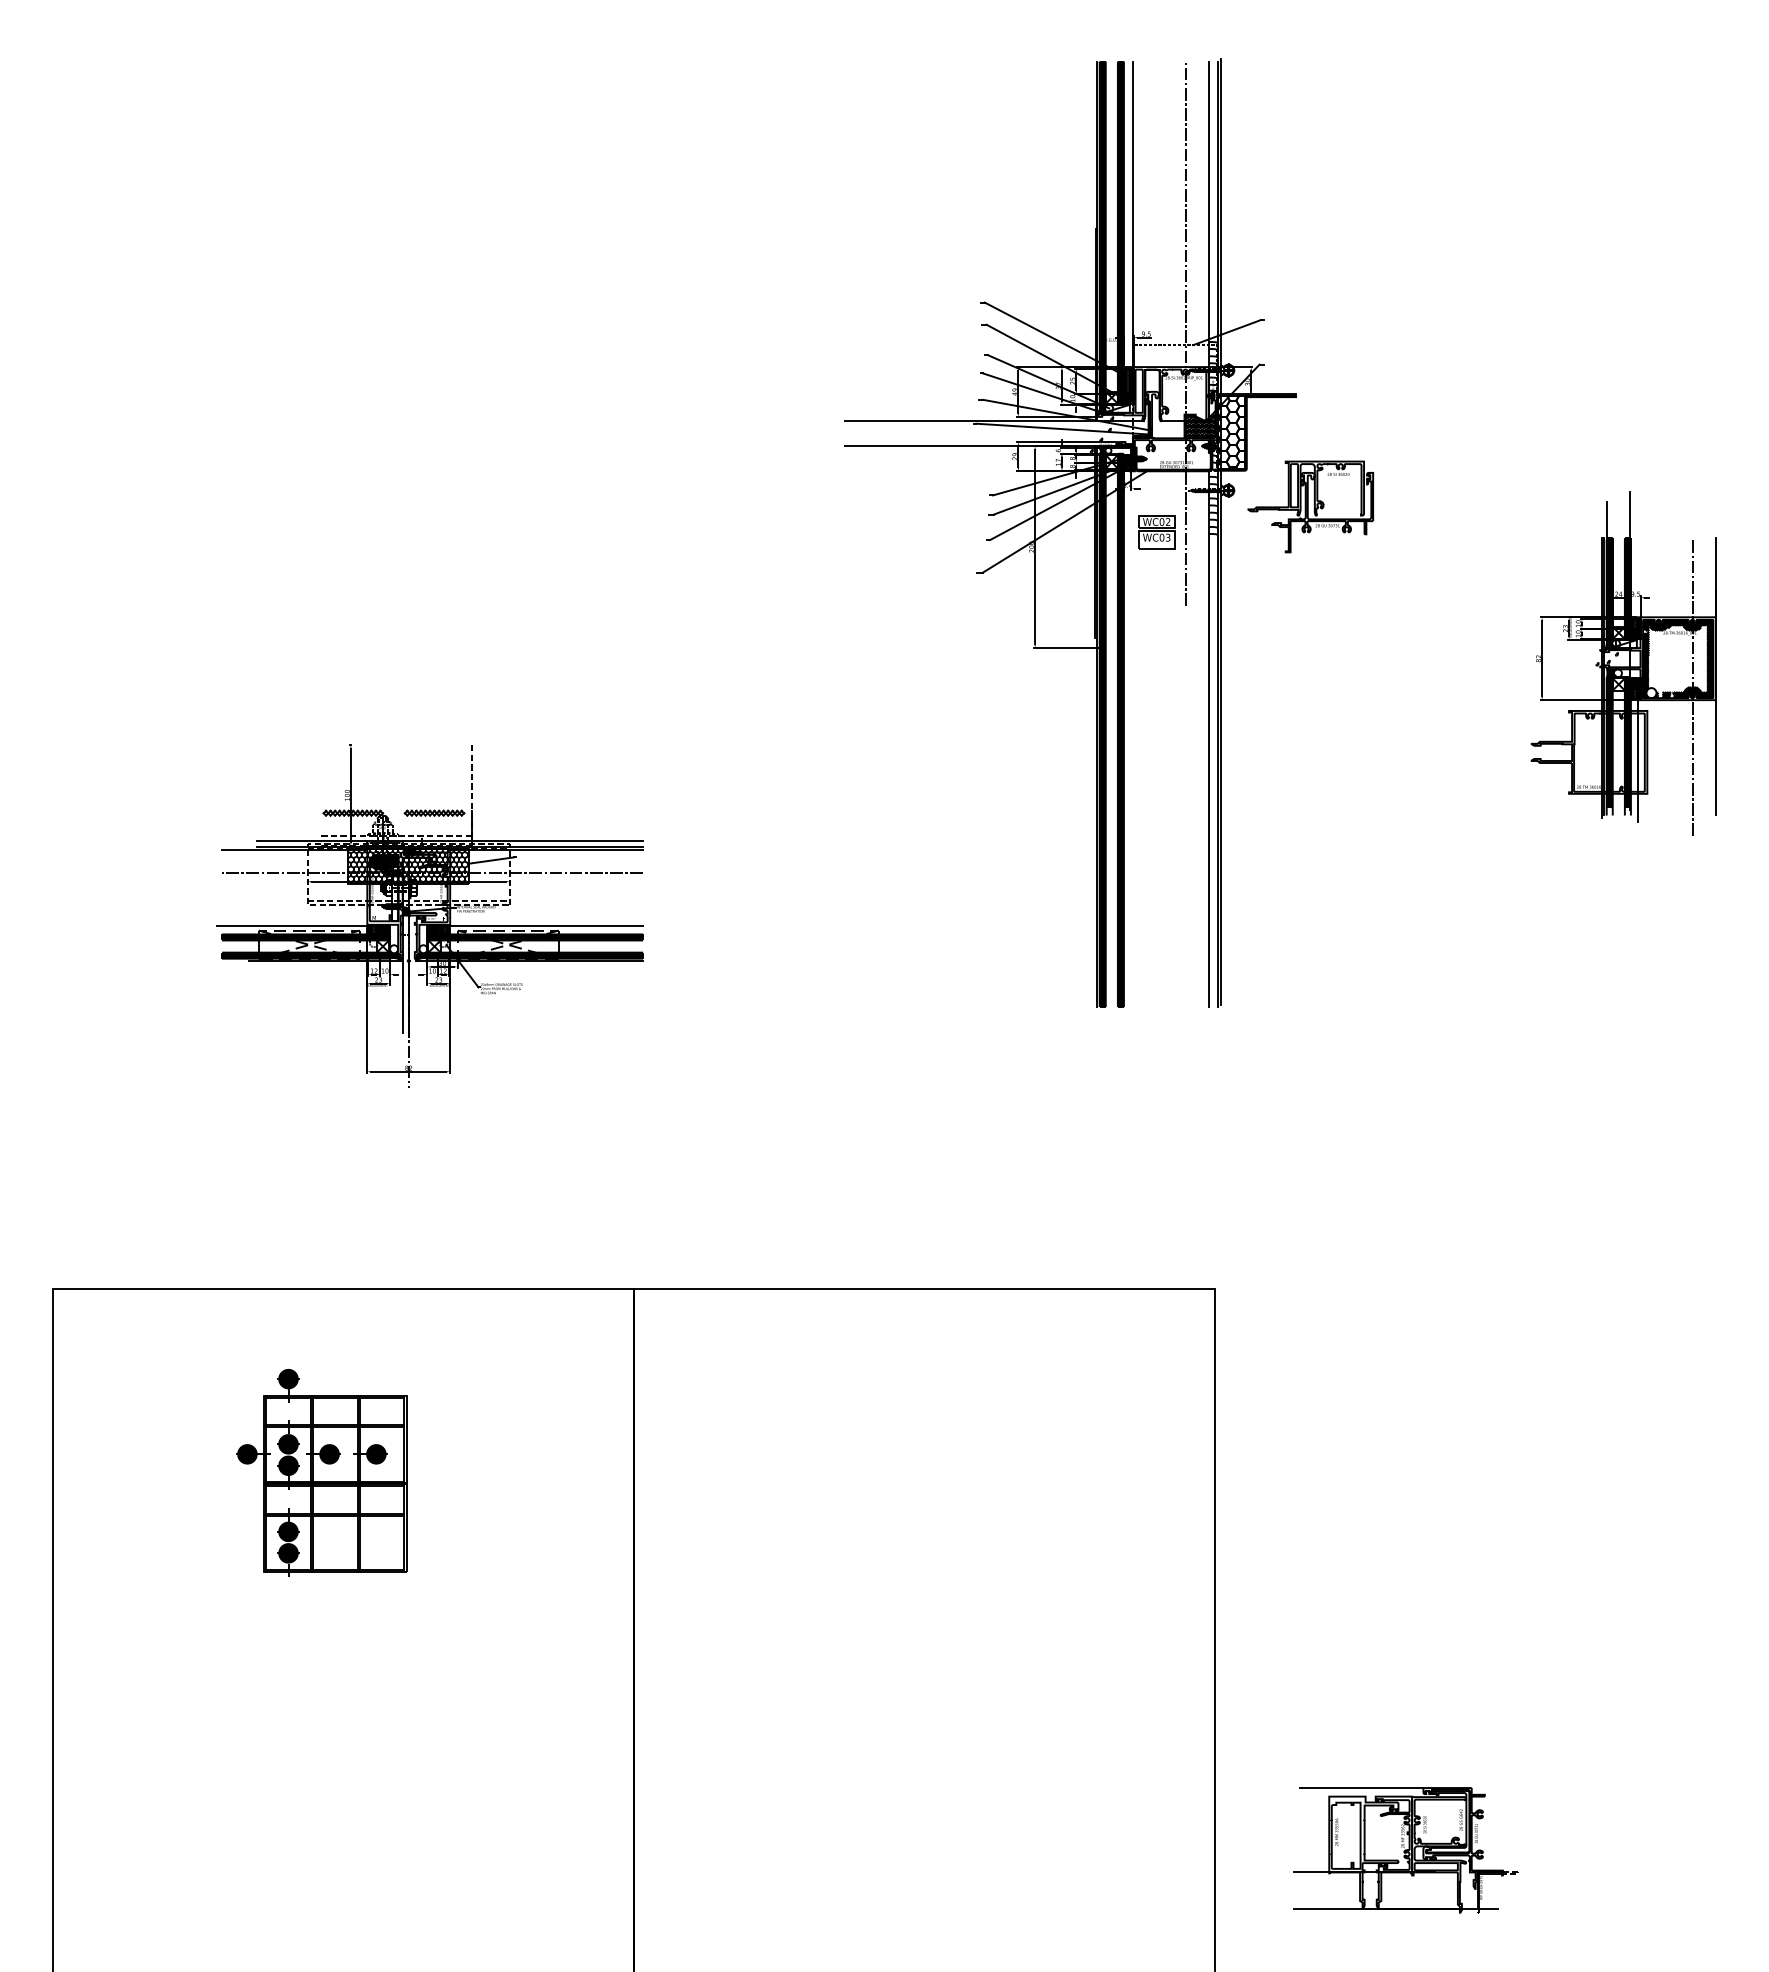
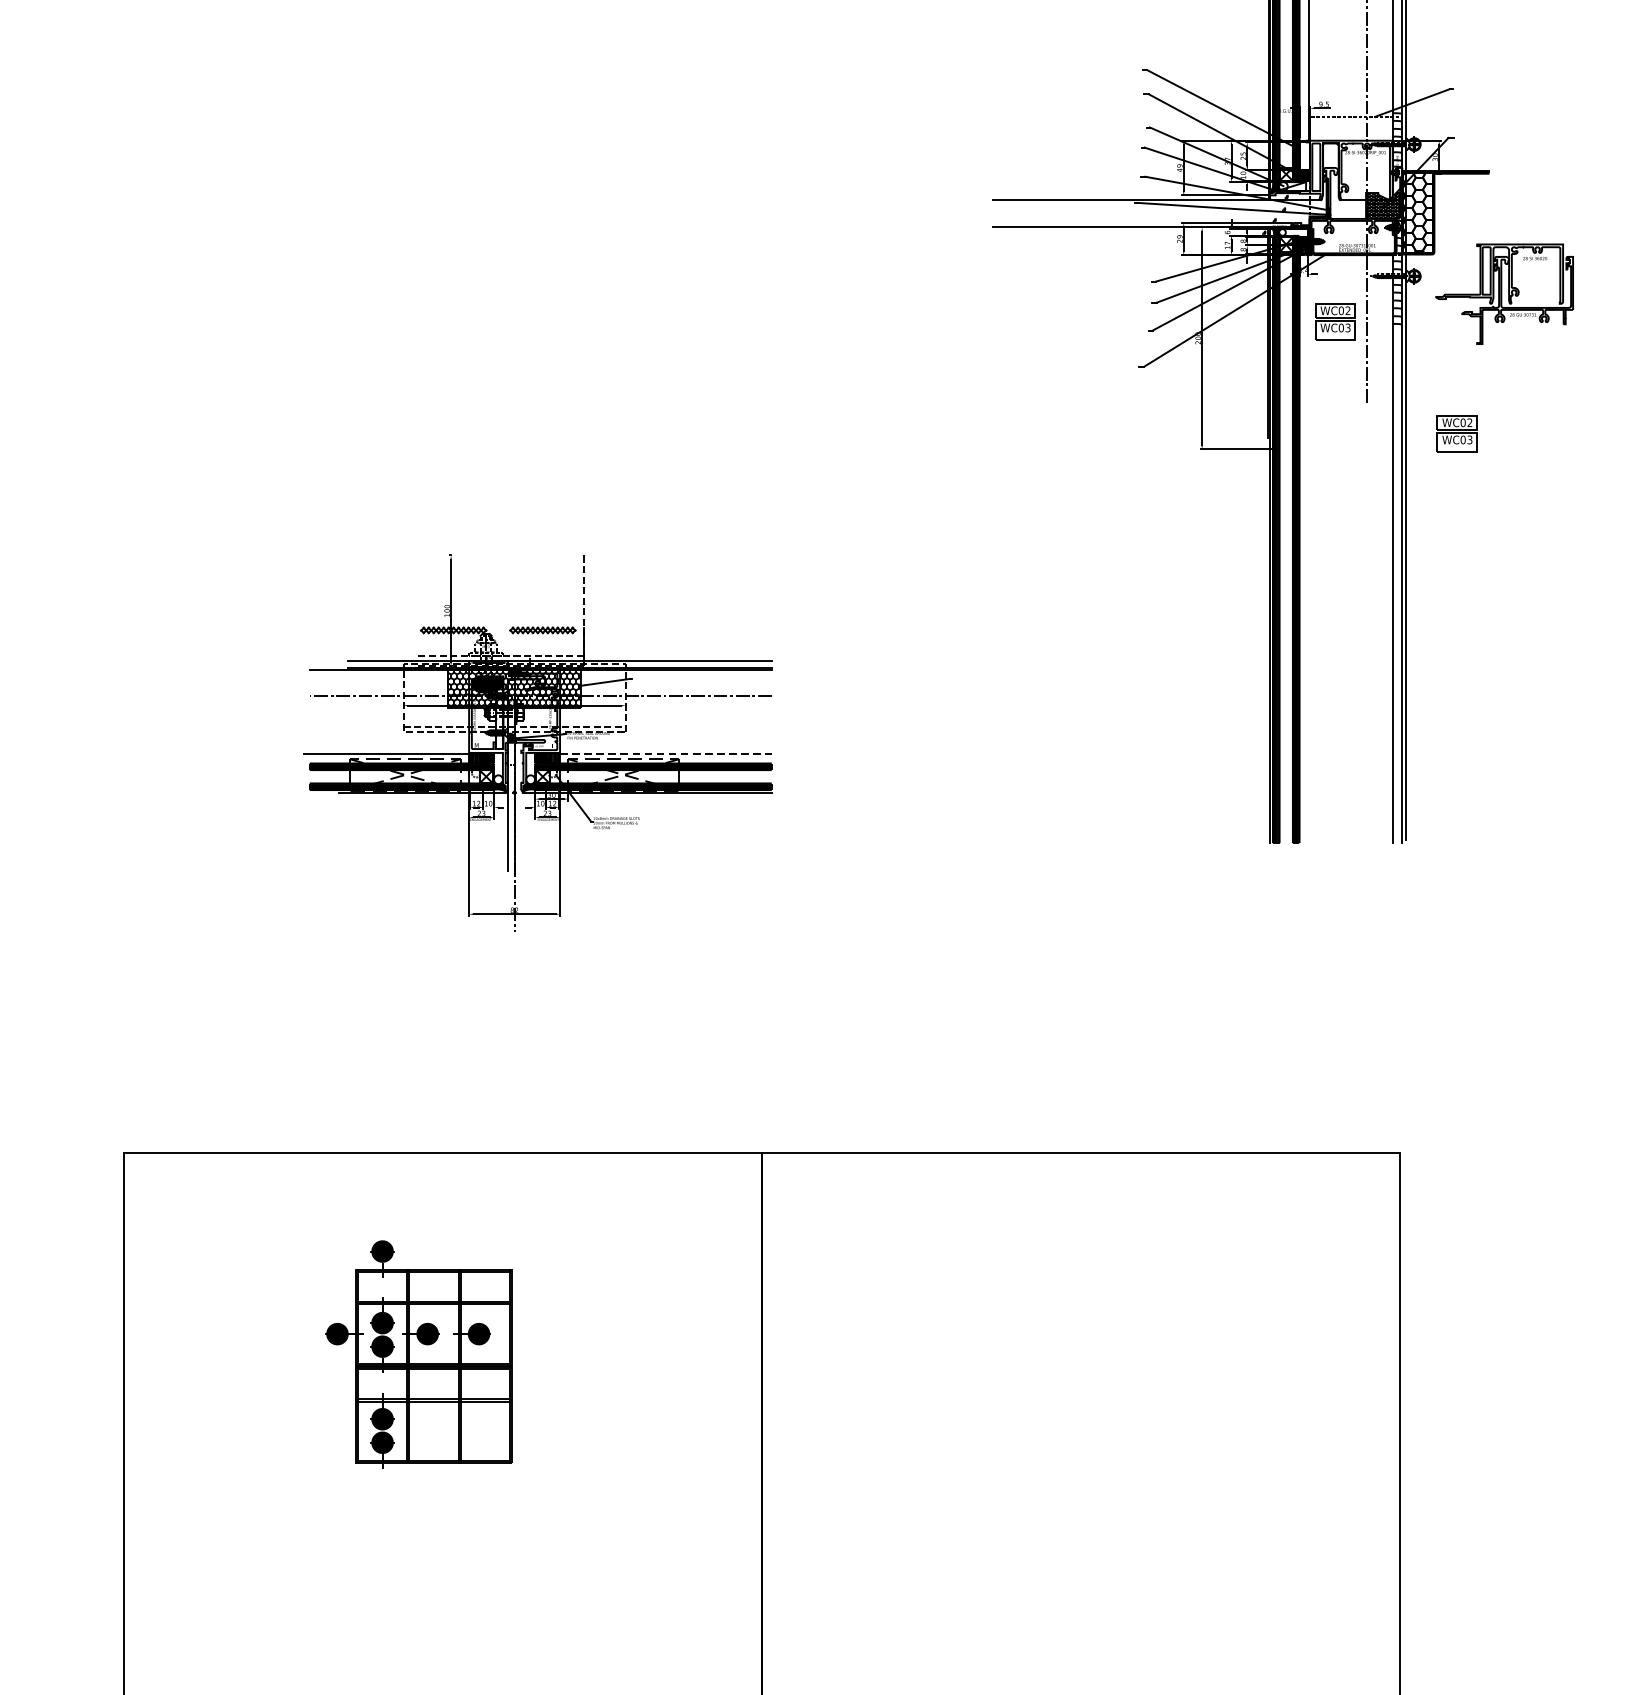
hatch: (1128, 380) -> (1304, 155), removed
part: (1267, 634) -> (1457, 434), added
line: (547, 925) -> (666, 753), solid -> dashed

